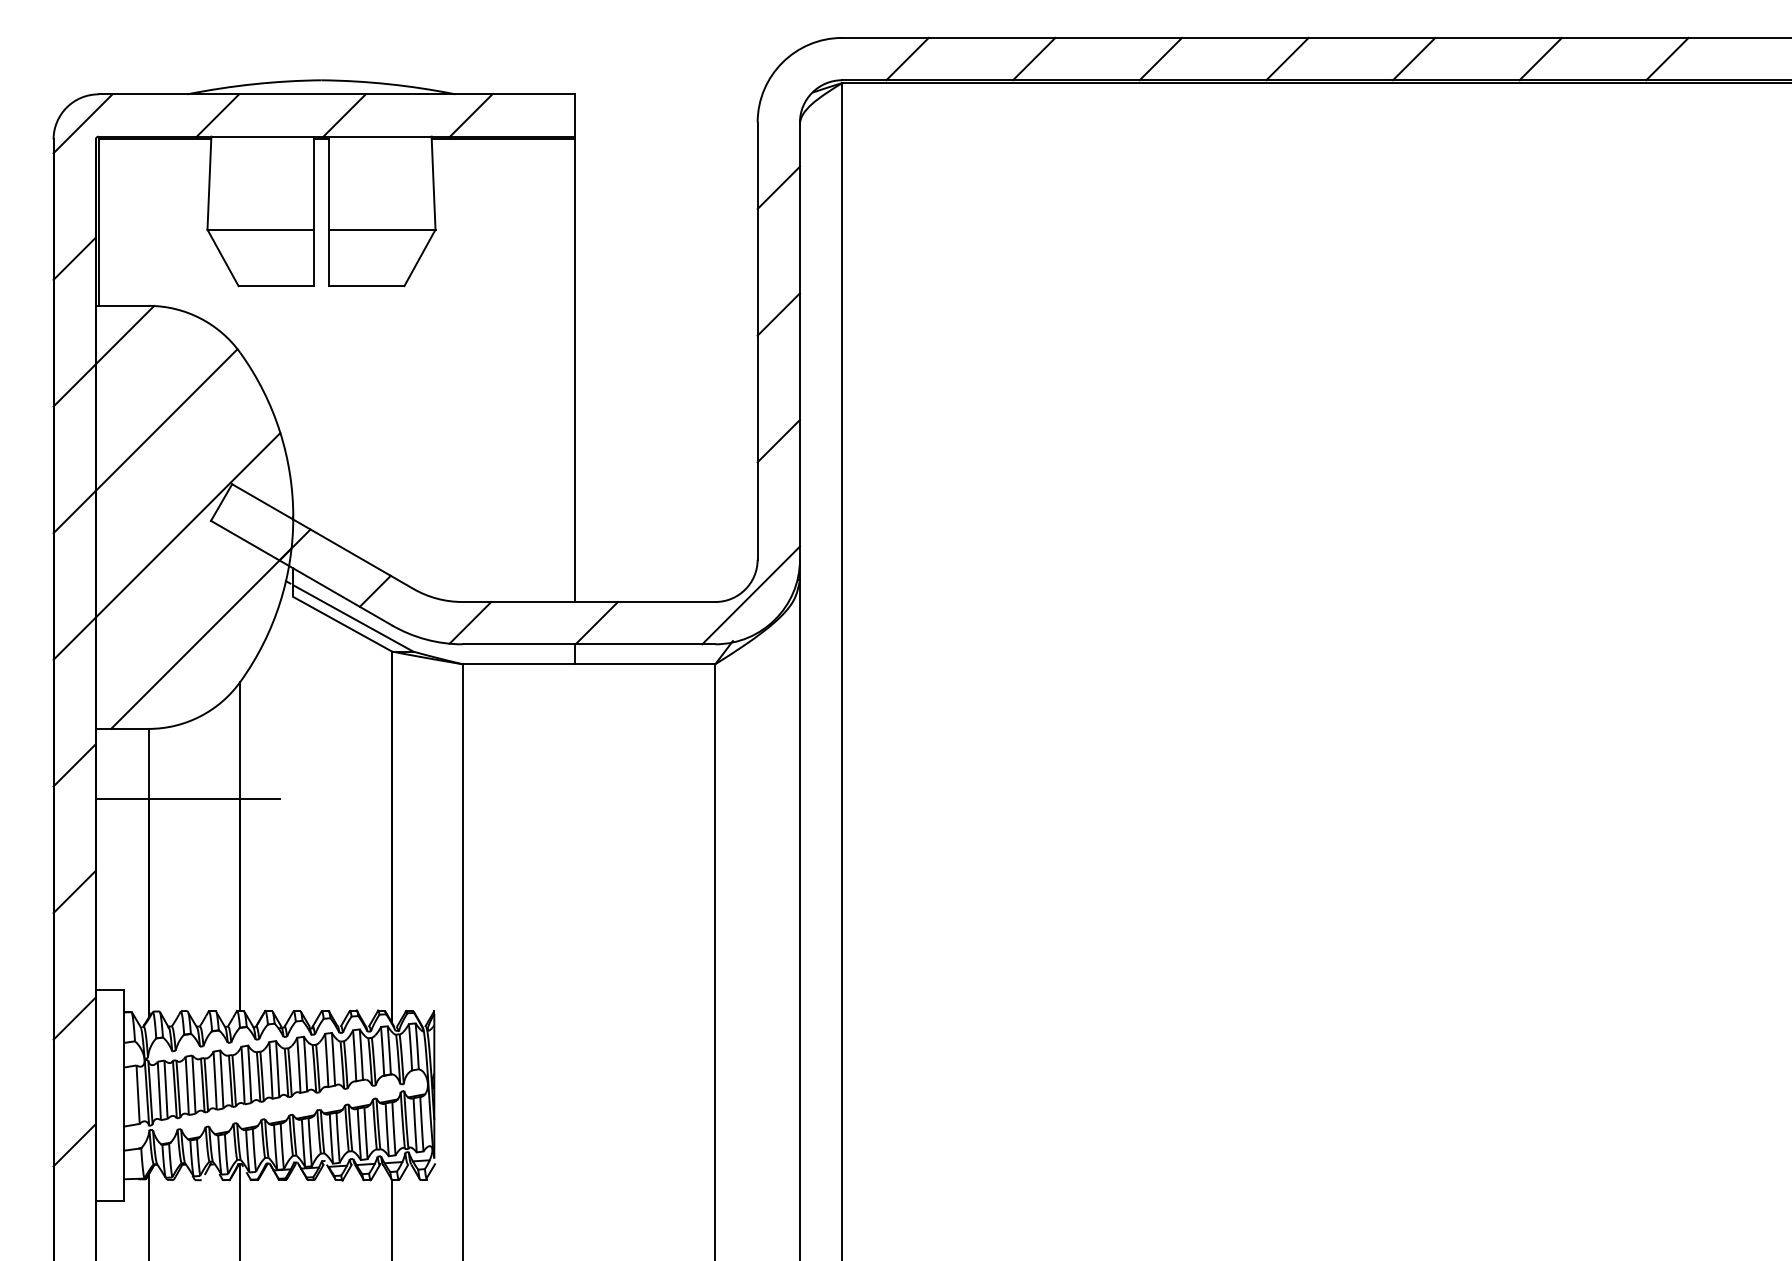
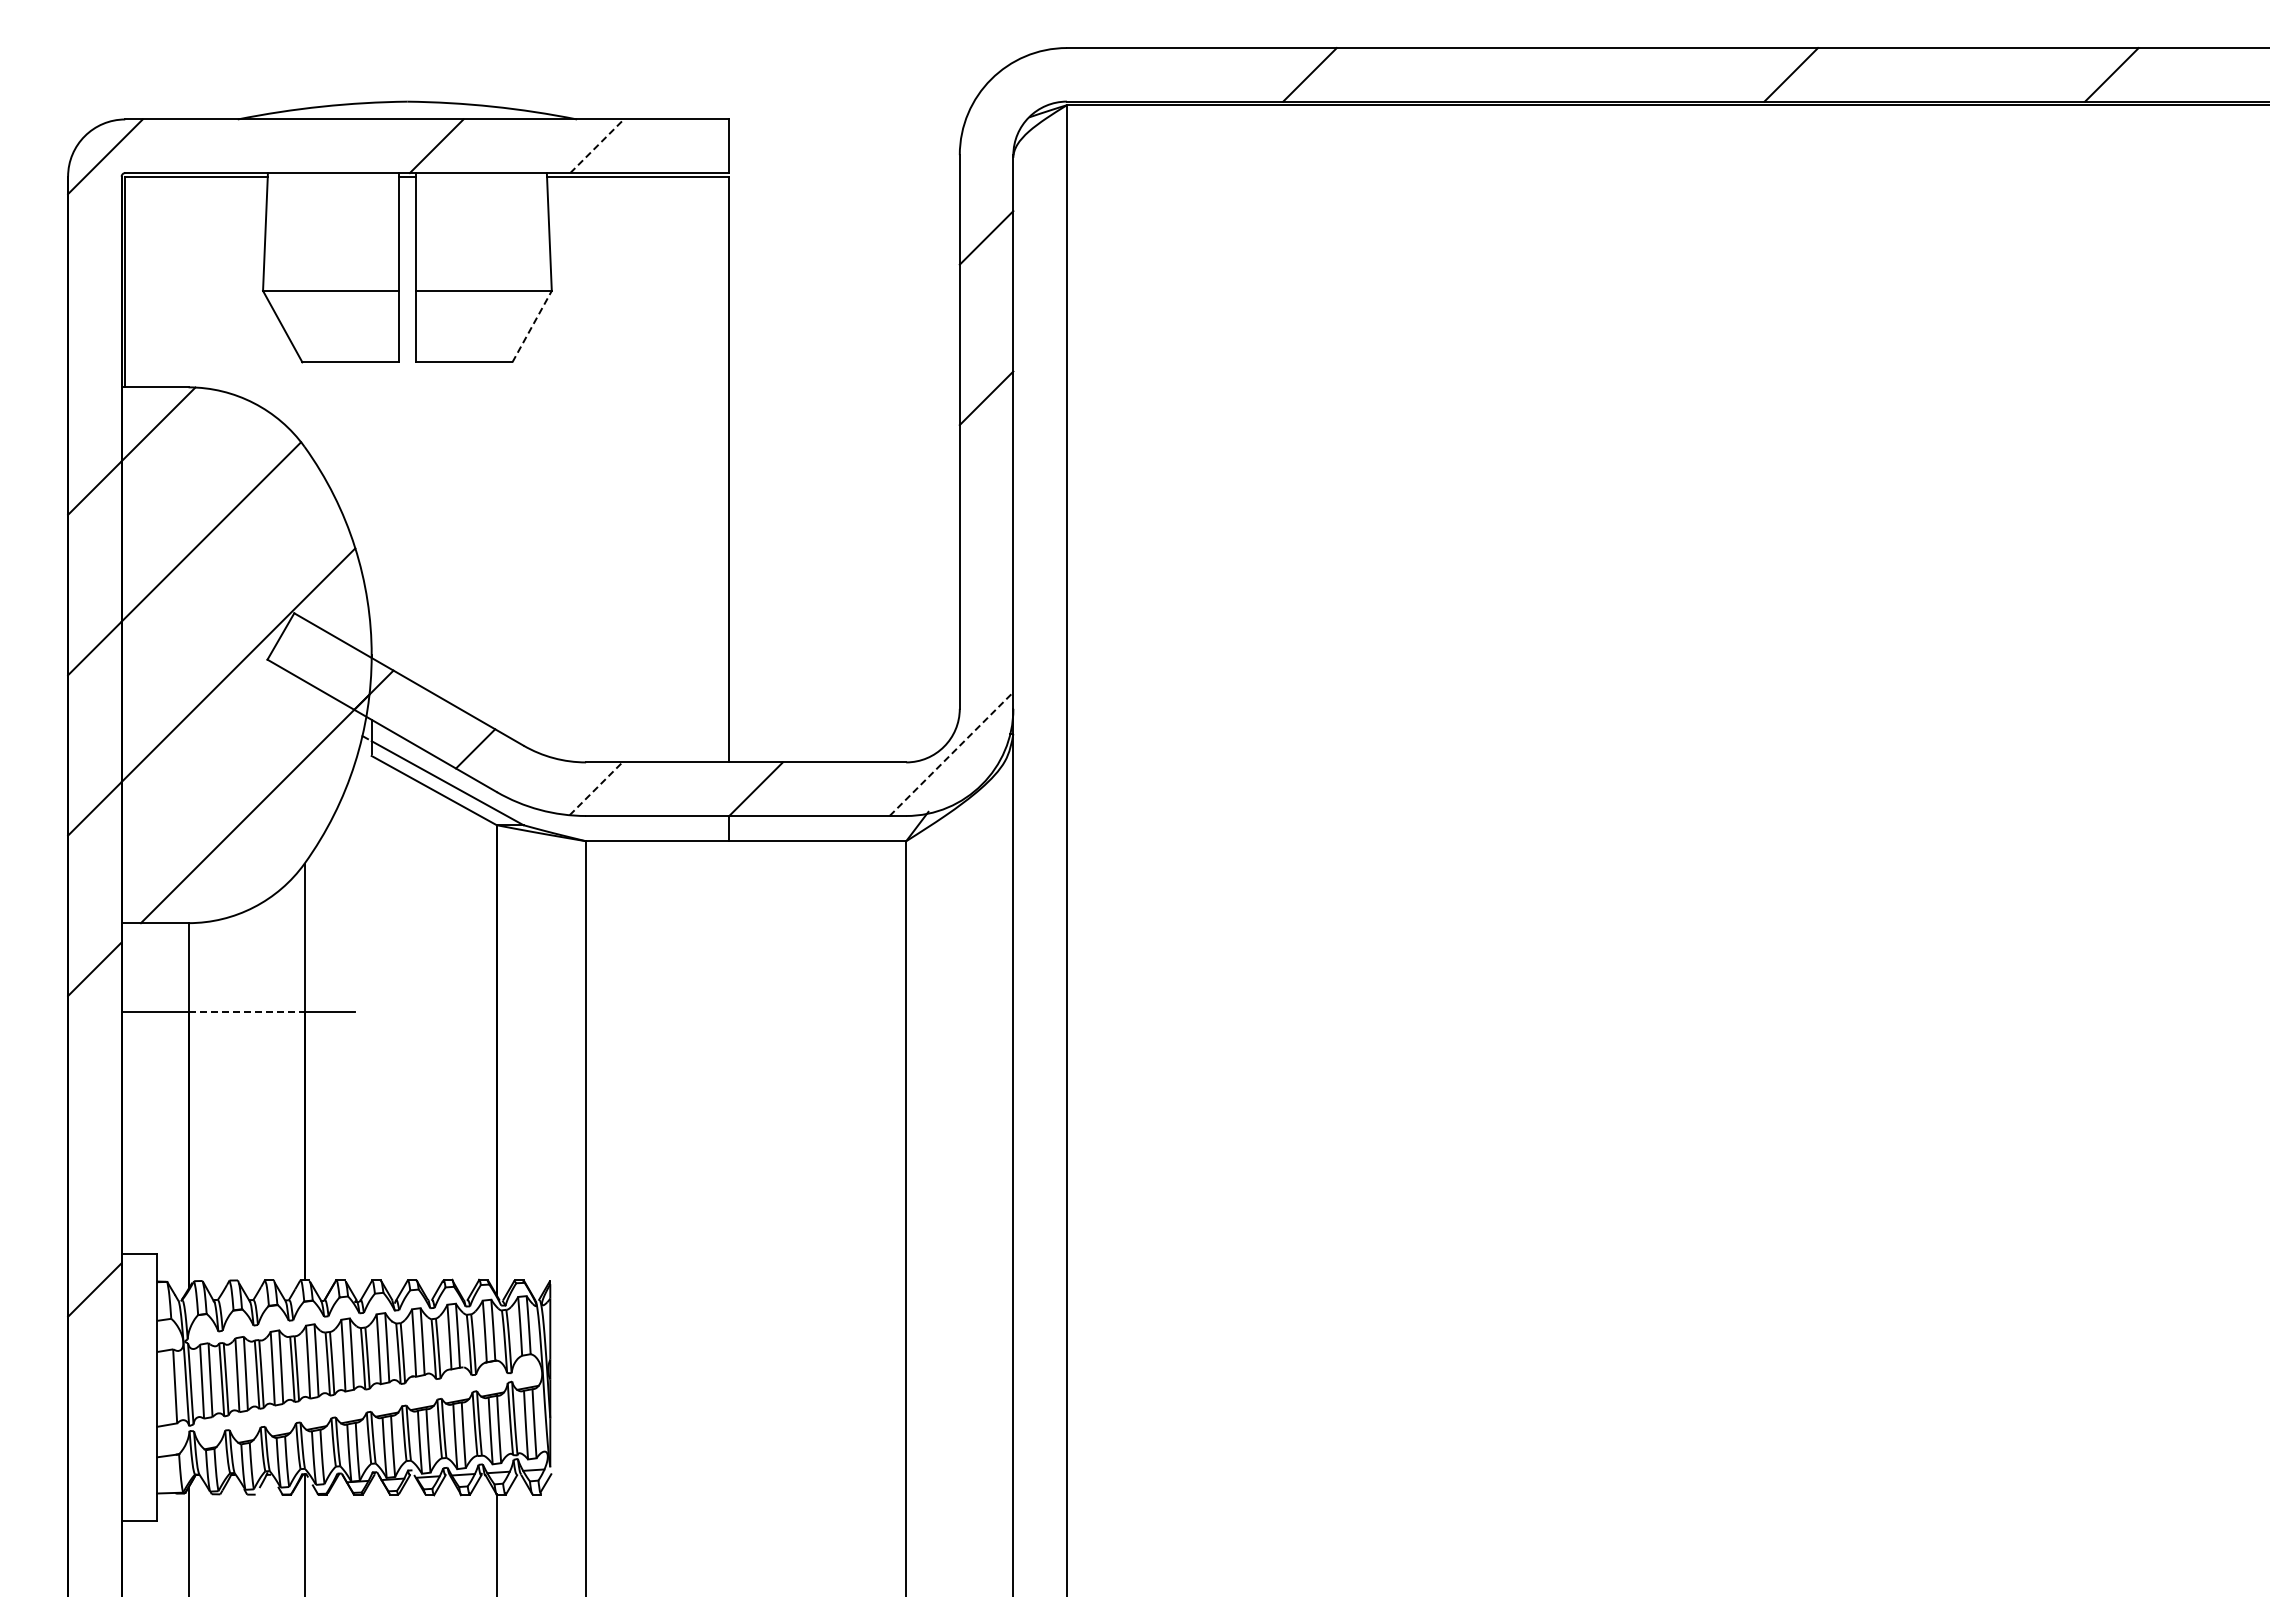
line: (907, 58) -> (1149, 74), removed
line: (1160, 58) -> (1470, 74), removed
line: (1287, 58) -> (1630, 74), removed
line: (1540, 58) -> (1951, 74), removed
line: (218, 115) -> (276, 146), removed
line: (471, 115) -> (597, 146), solid -> dashed
line: (420, 257) -> (532, 326), solid -> dashed
line: (74, 258) -> (94, 327), removed
line: (778, 440) -> (986, 558), removed
line: (751, 594) -> (951, 753), solid -> dashed
line: (470, 622) -> (596, 788), solid -> dashed
line: (195, 799) -> (247, 1012), solid -> dashed
line: (74, 891) -> (94, 1129), removed
line: (74, 1145) -> (94, 1450), removed

